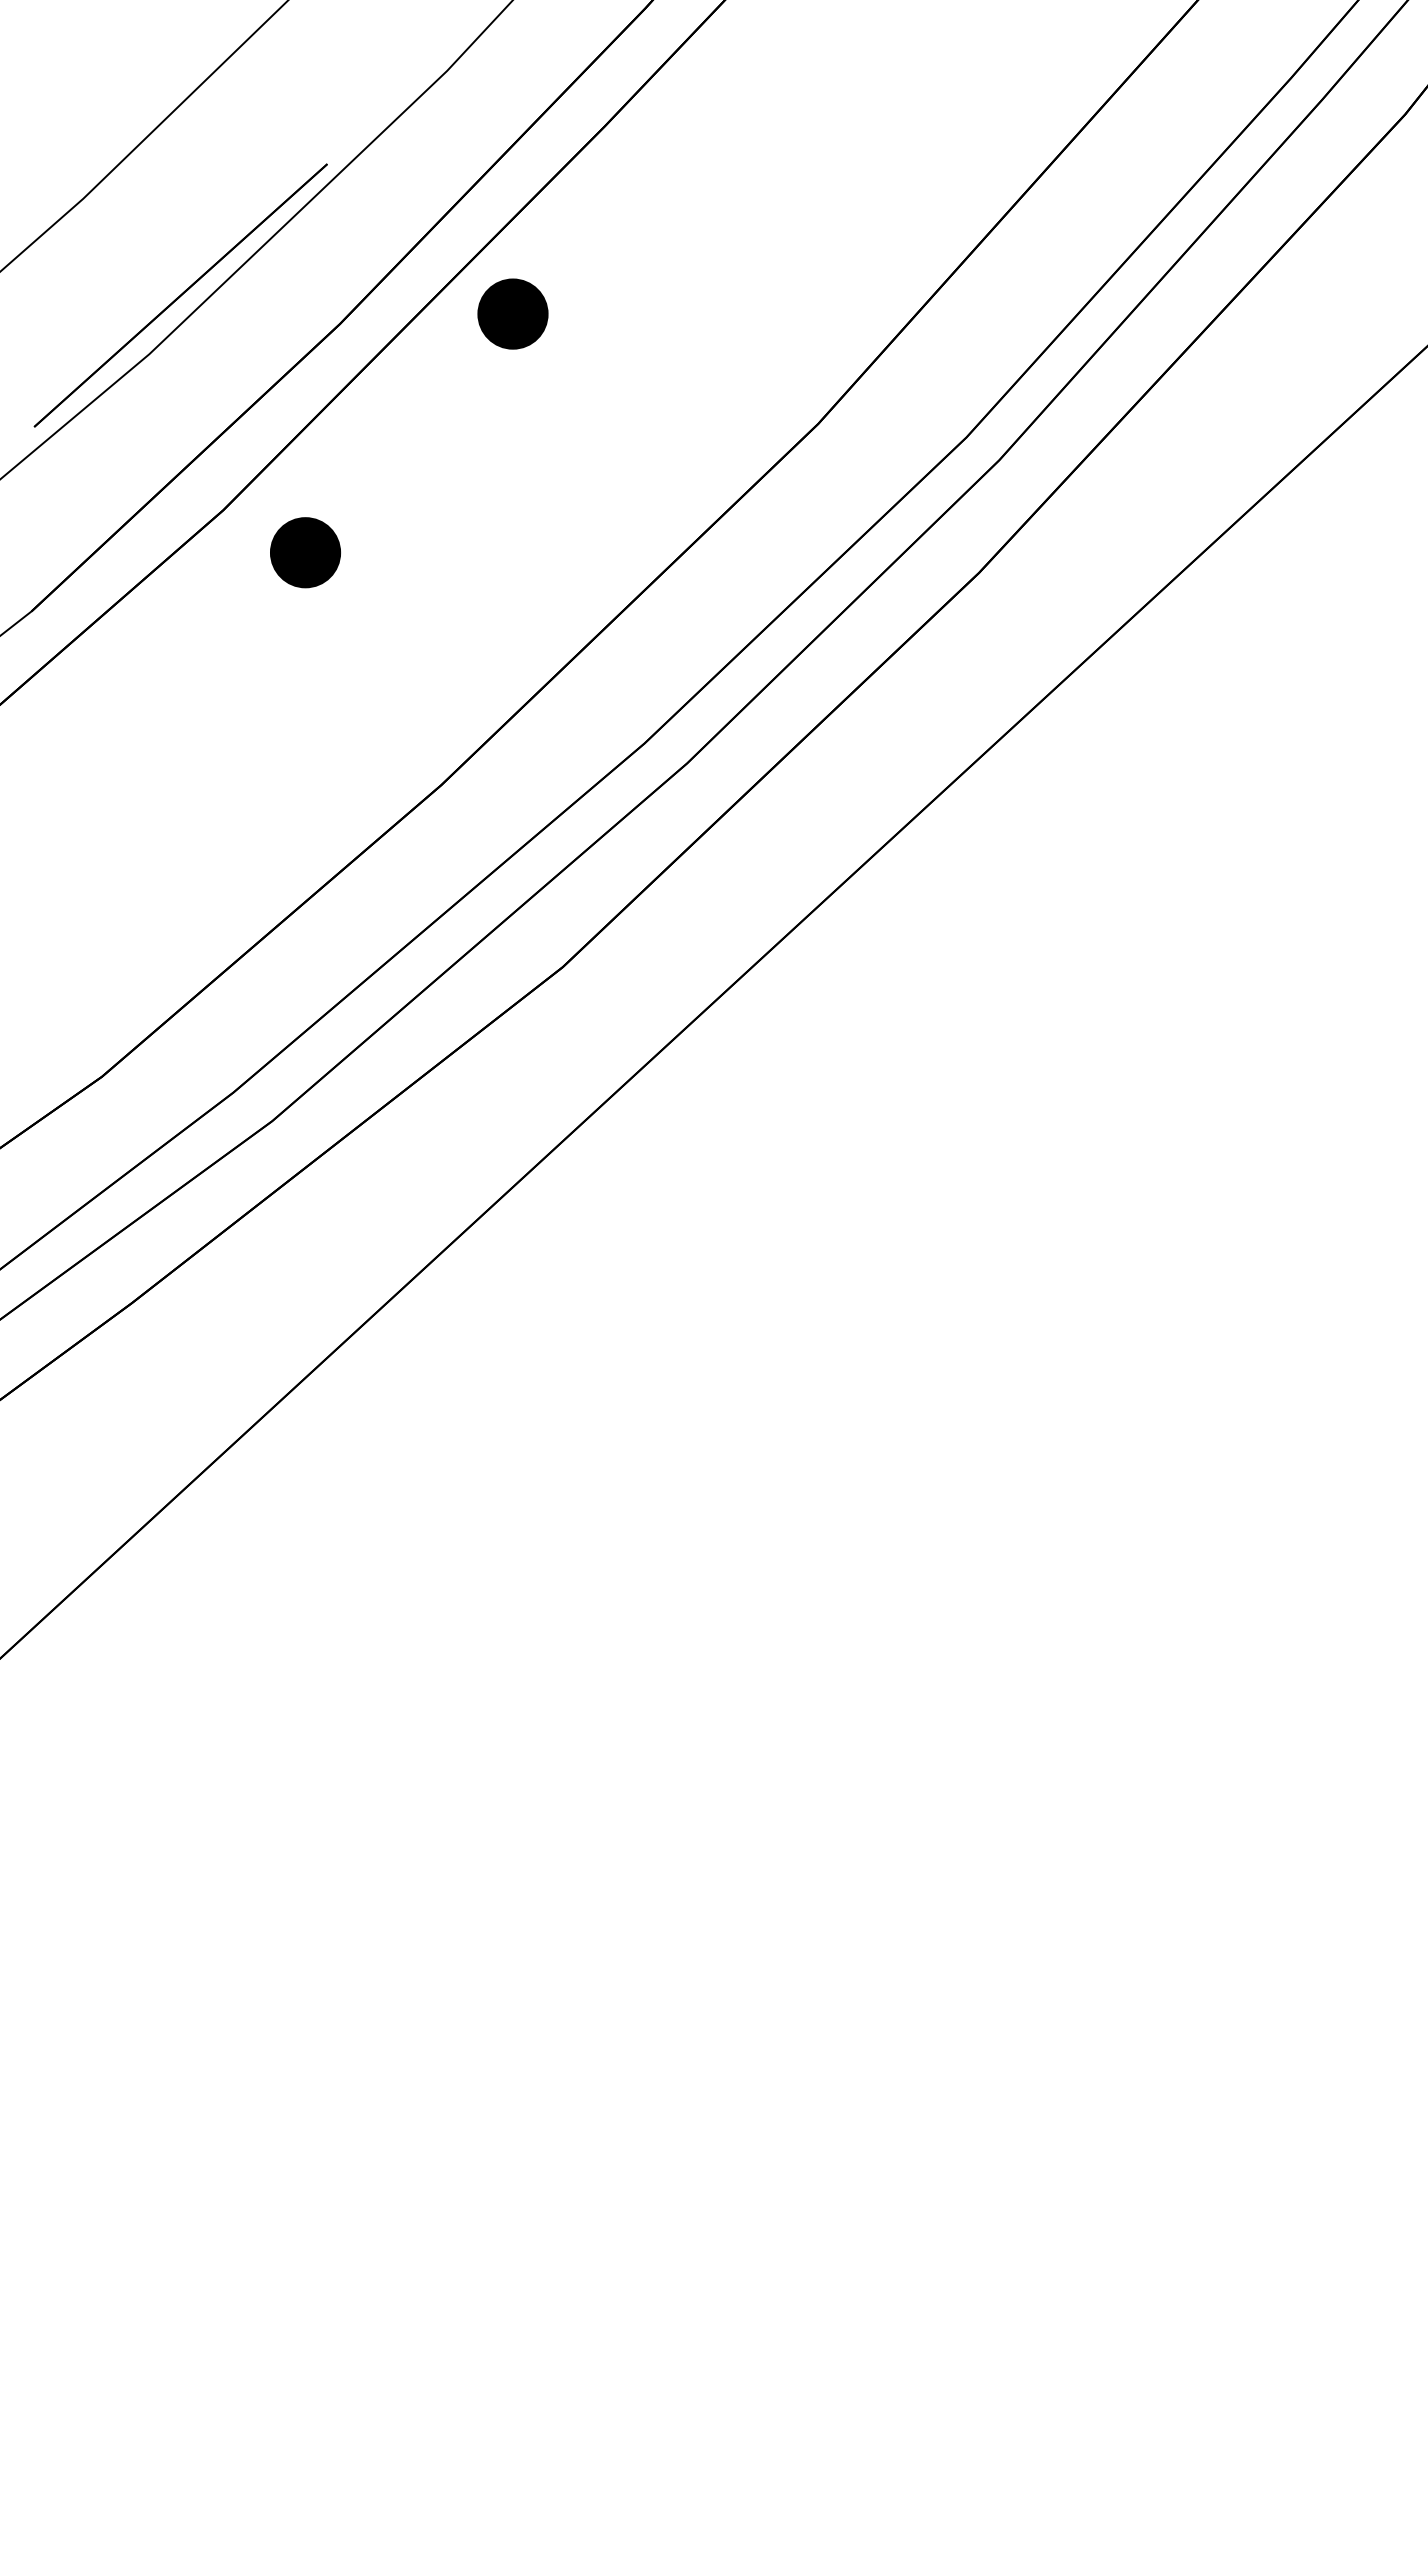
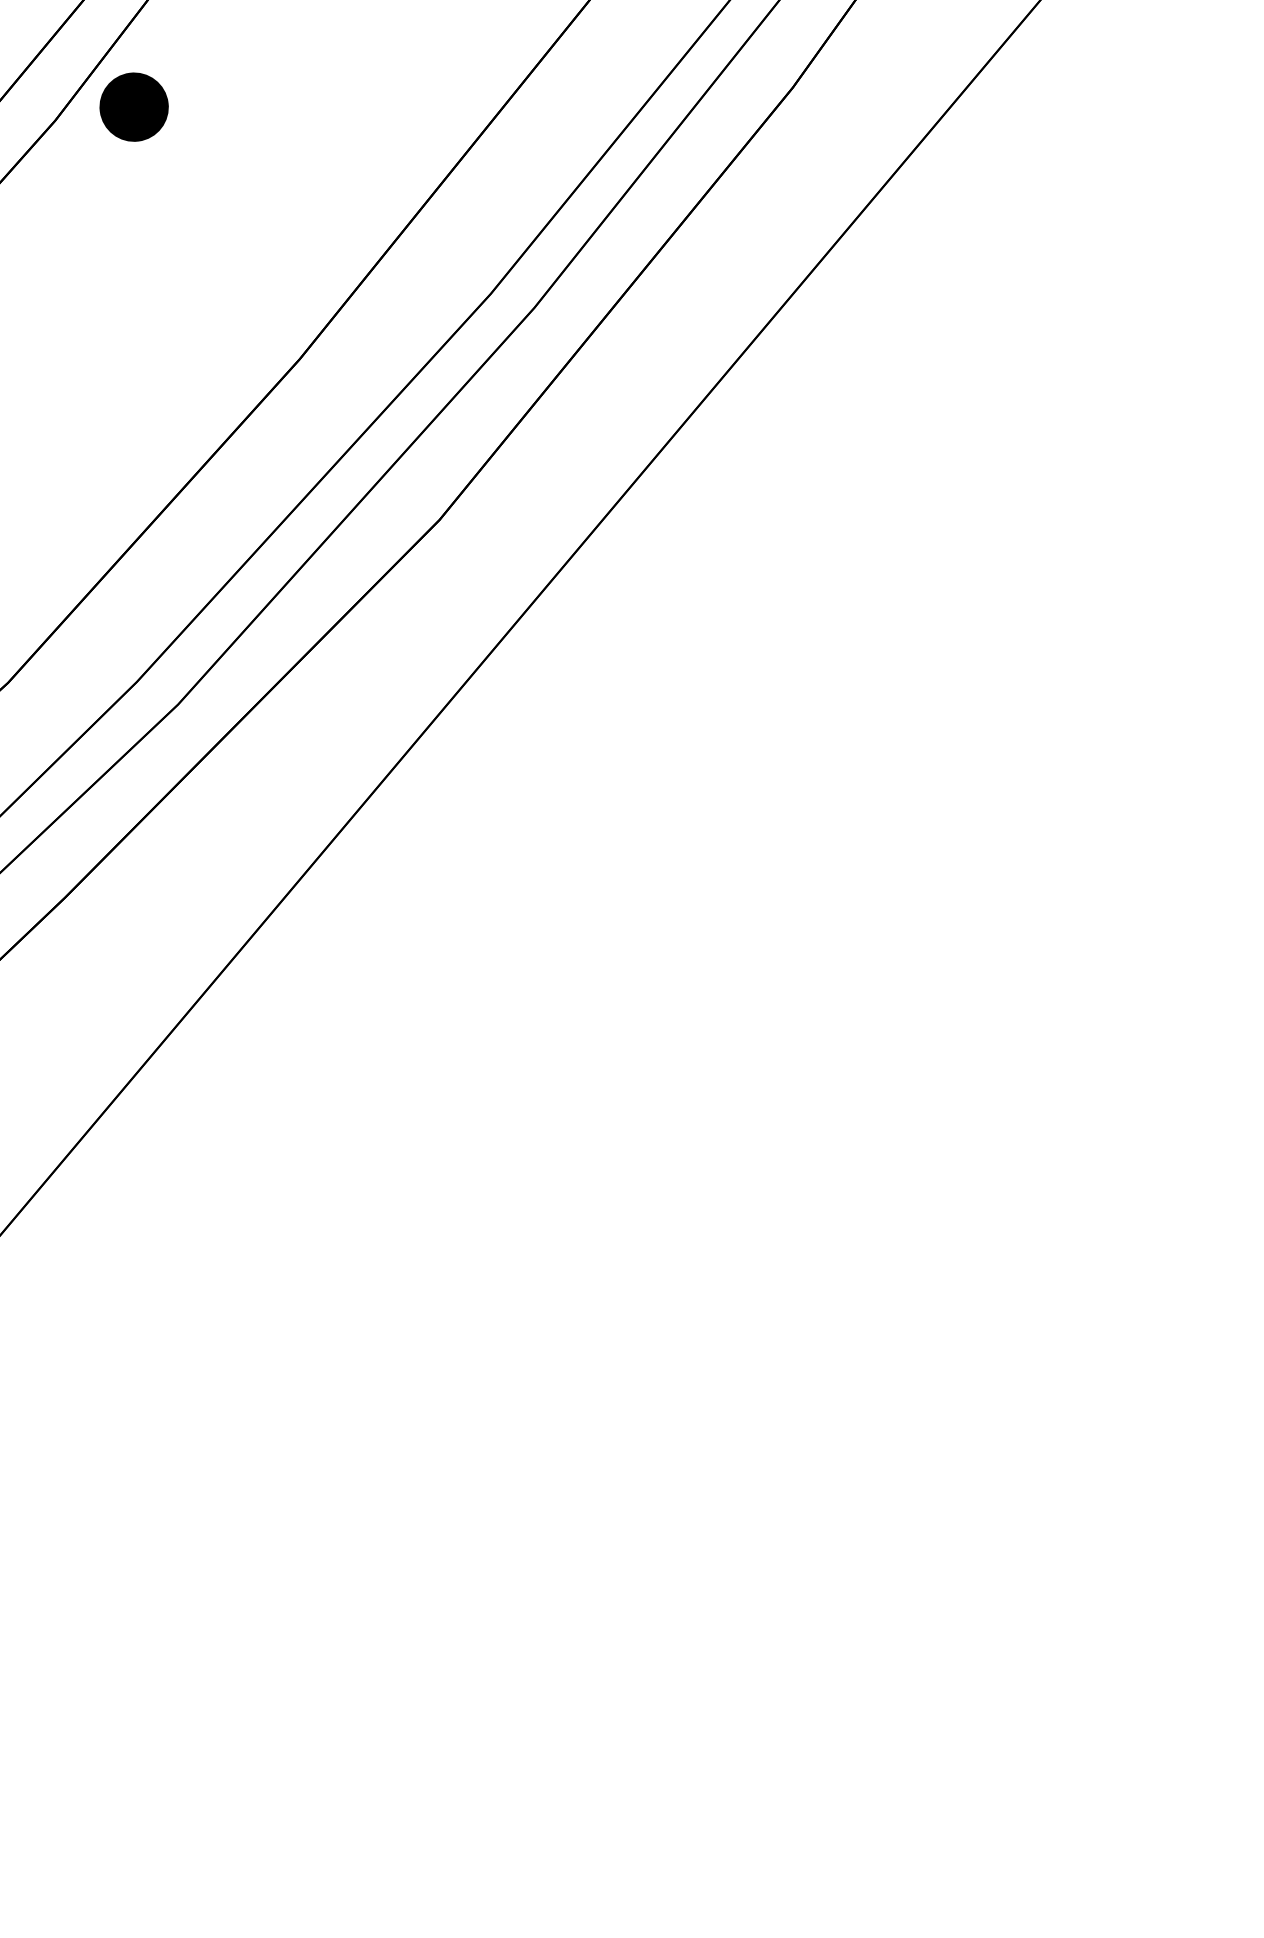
part: (305, 552) -> (134, 106), moved

